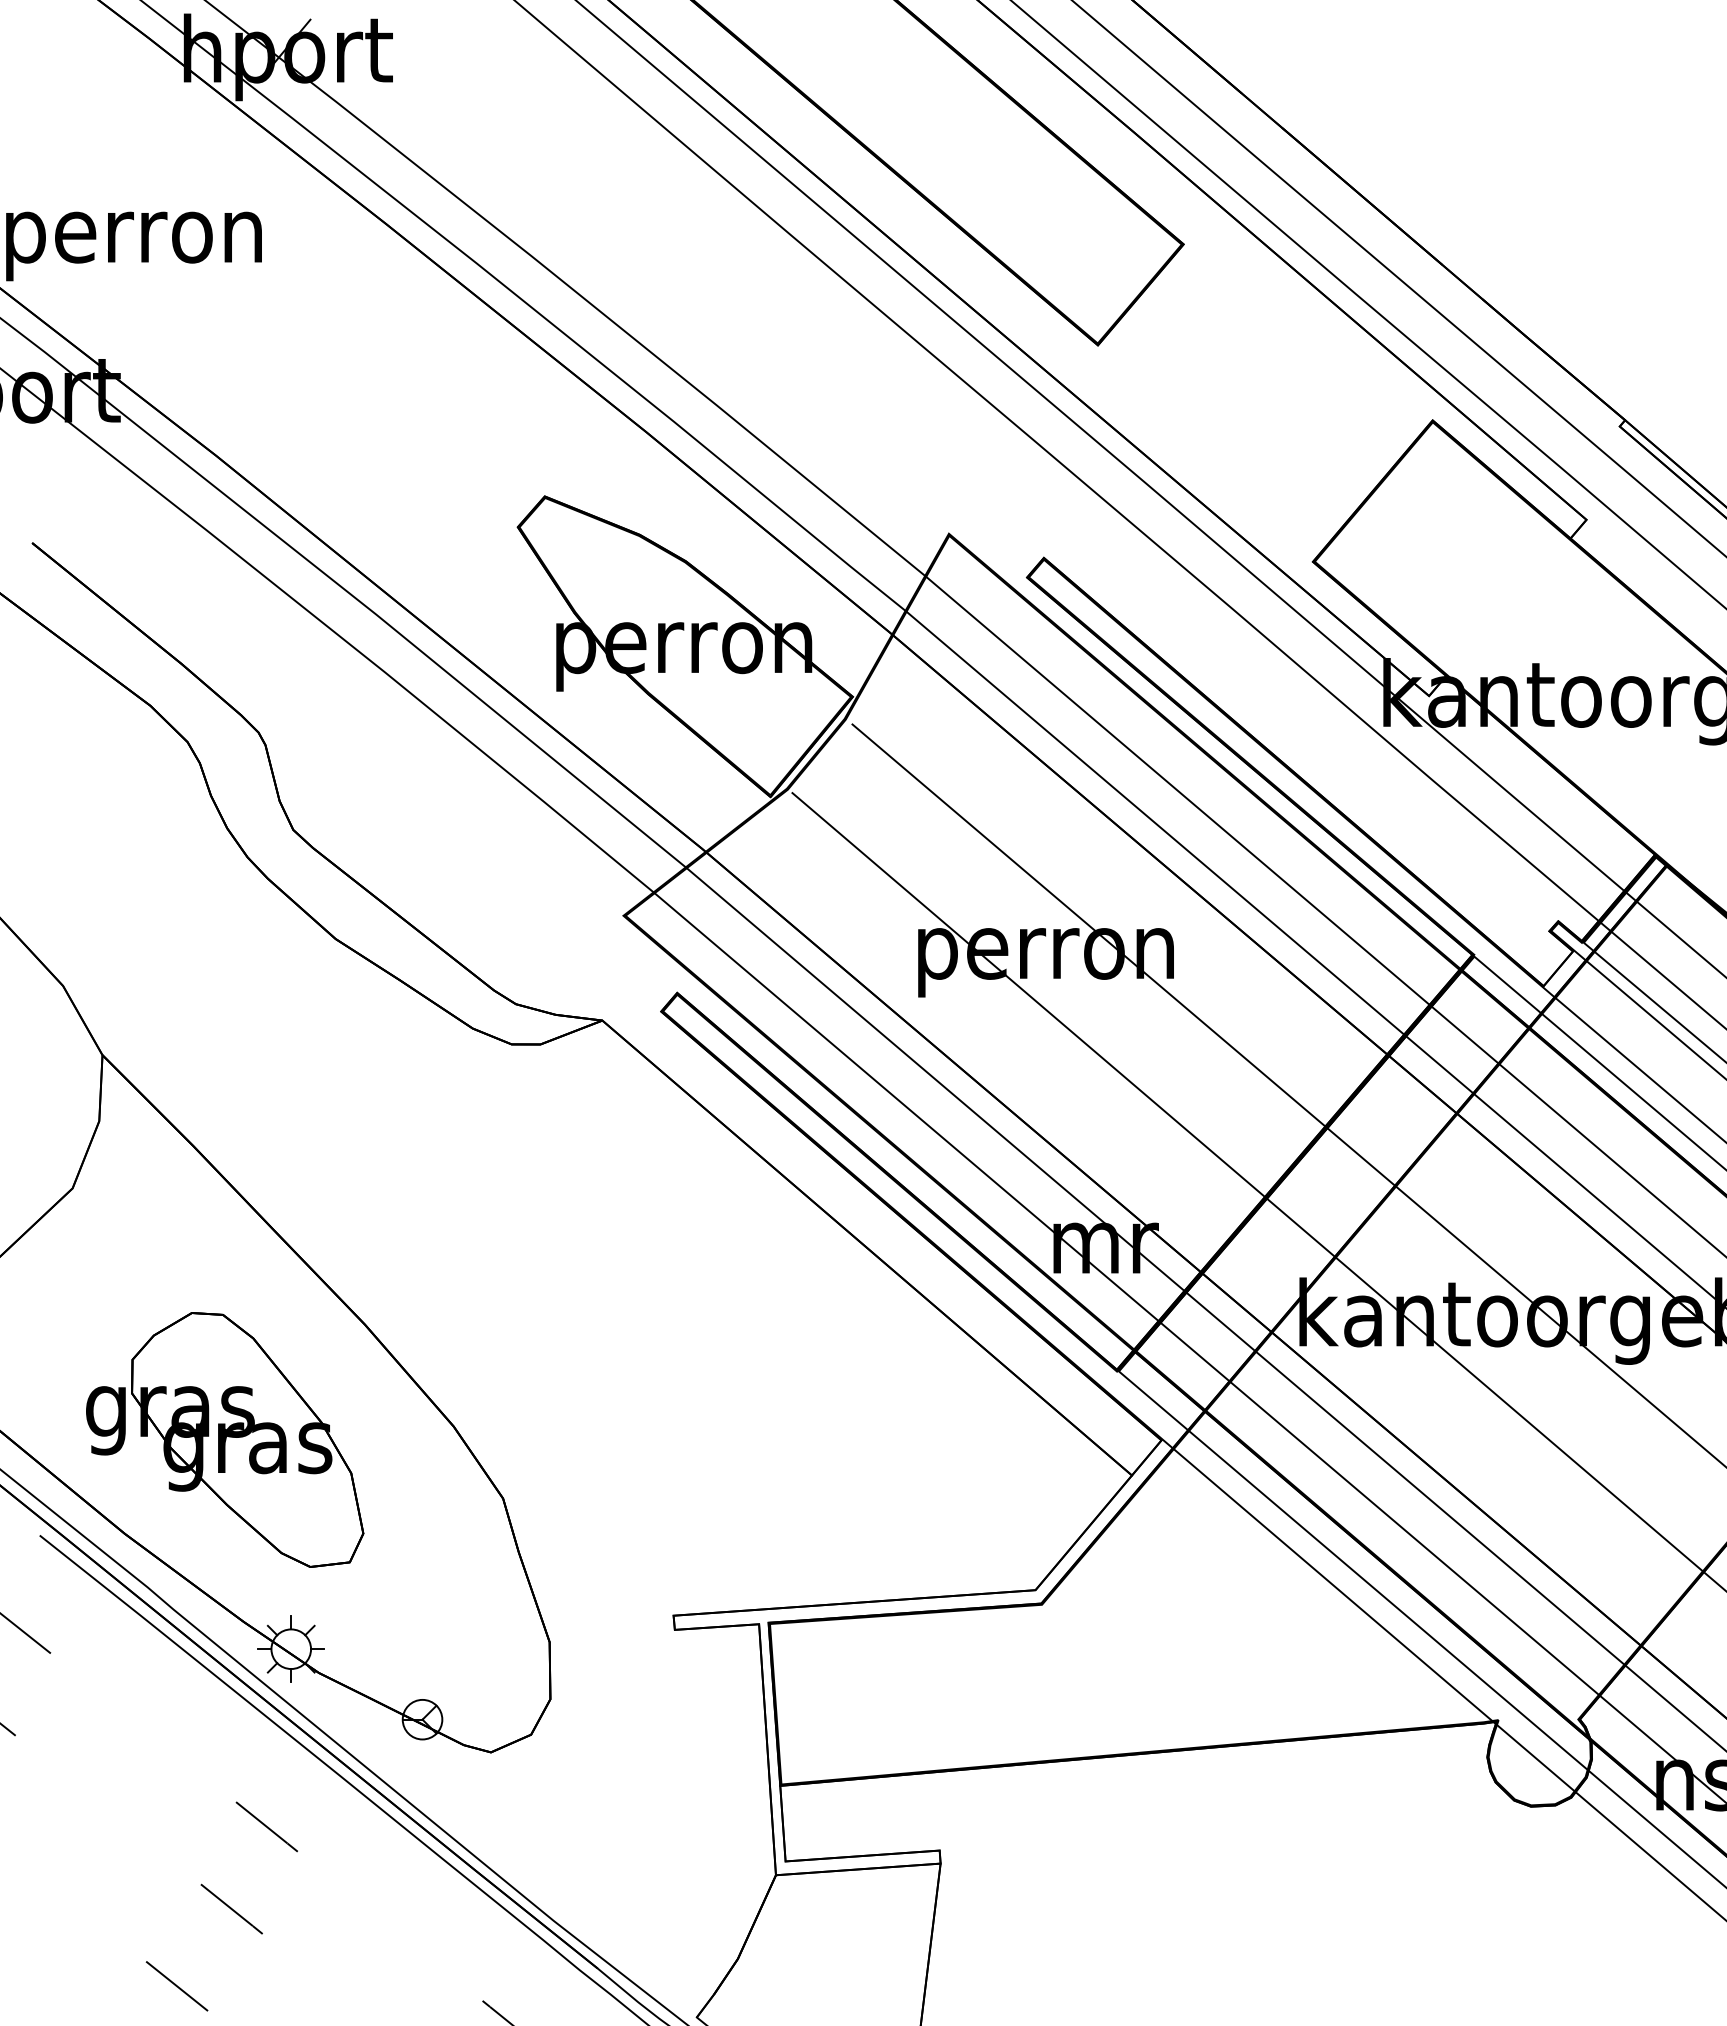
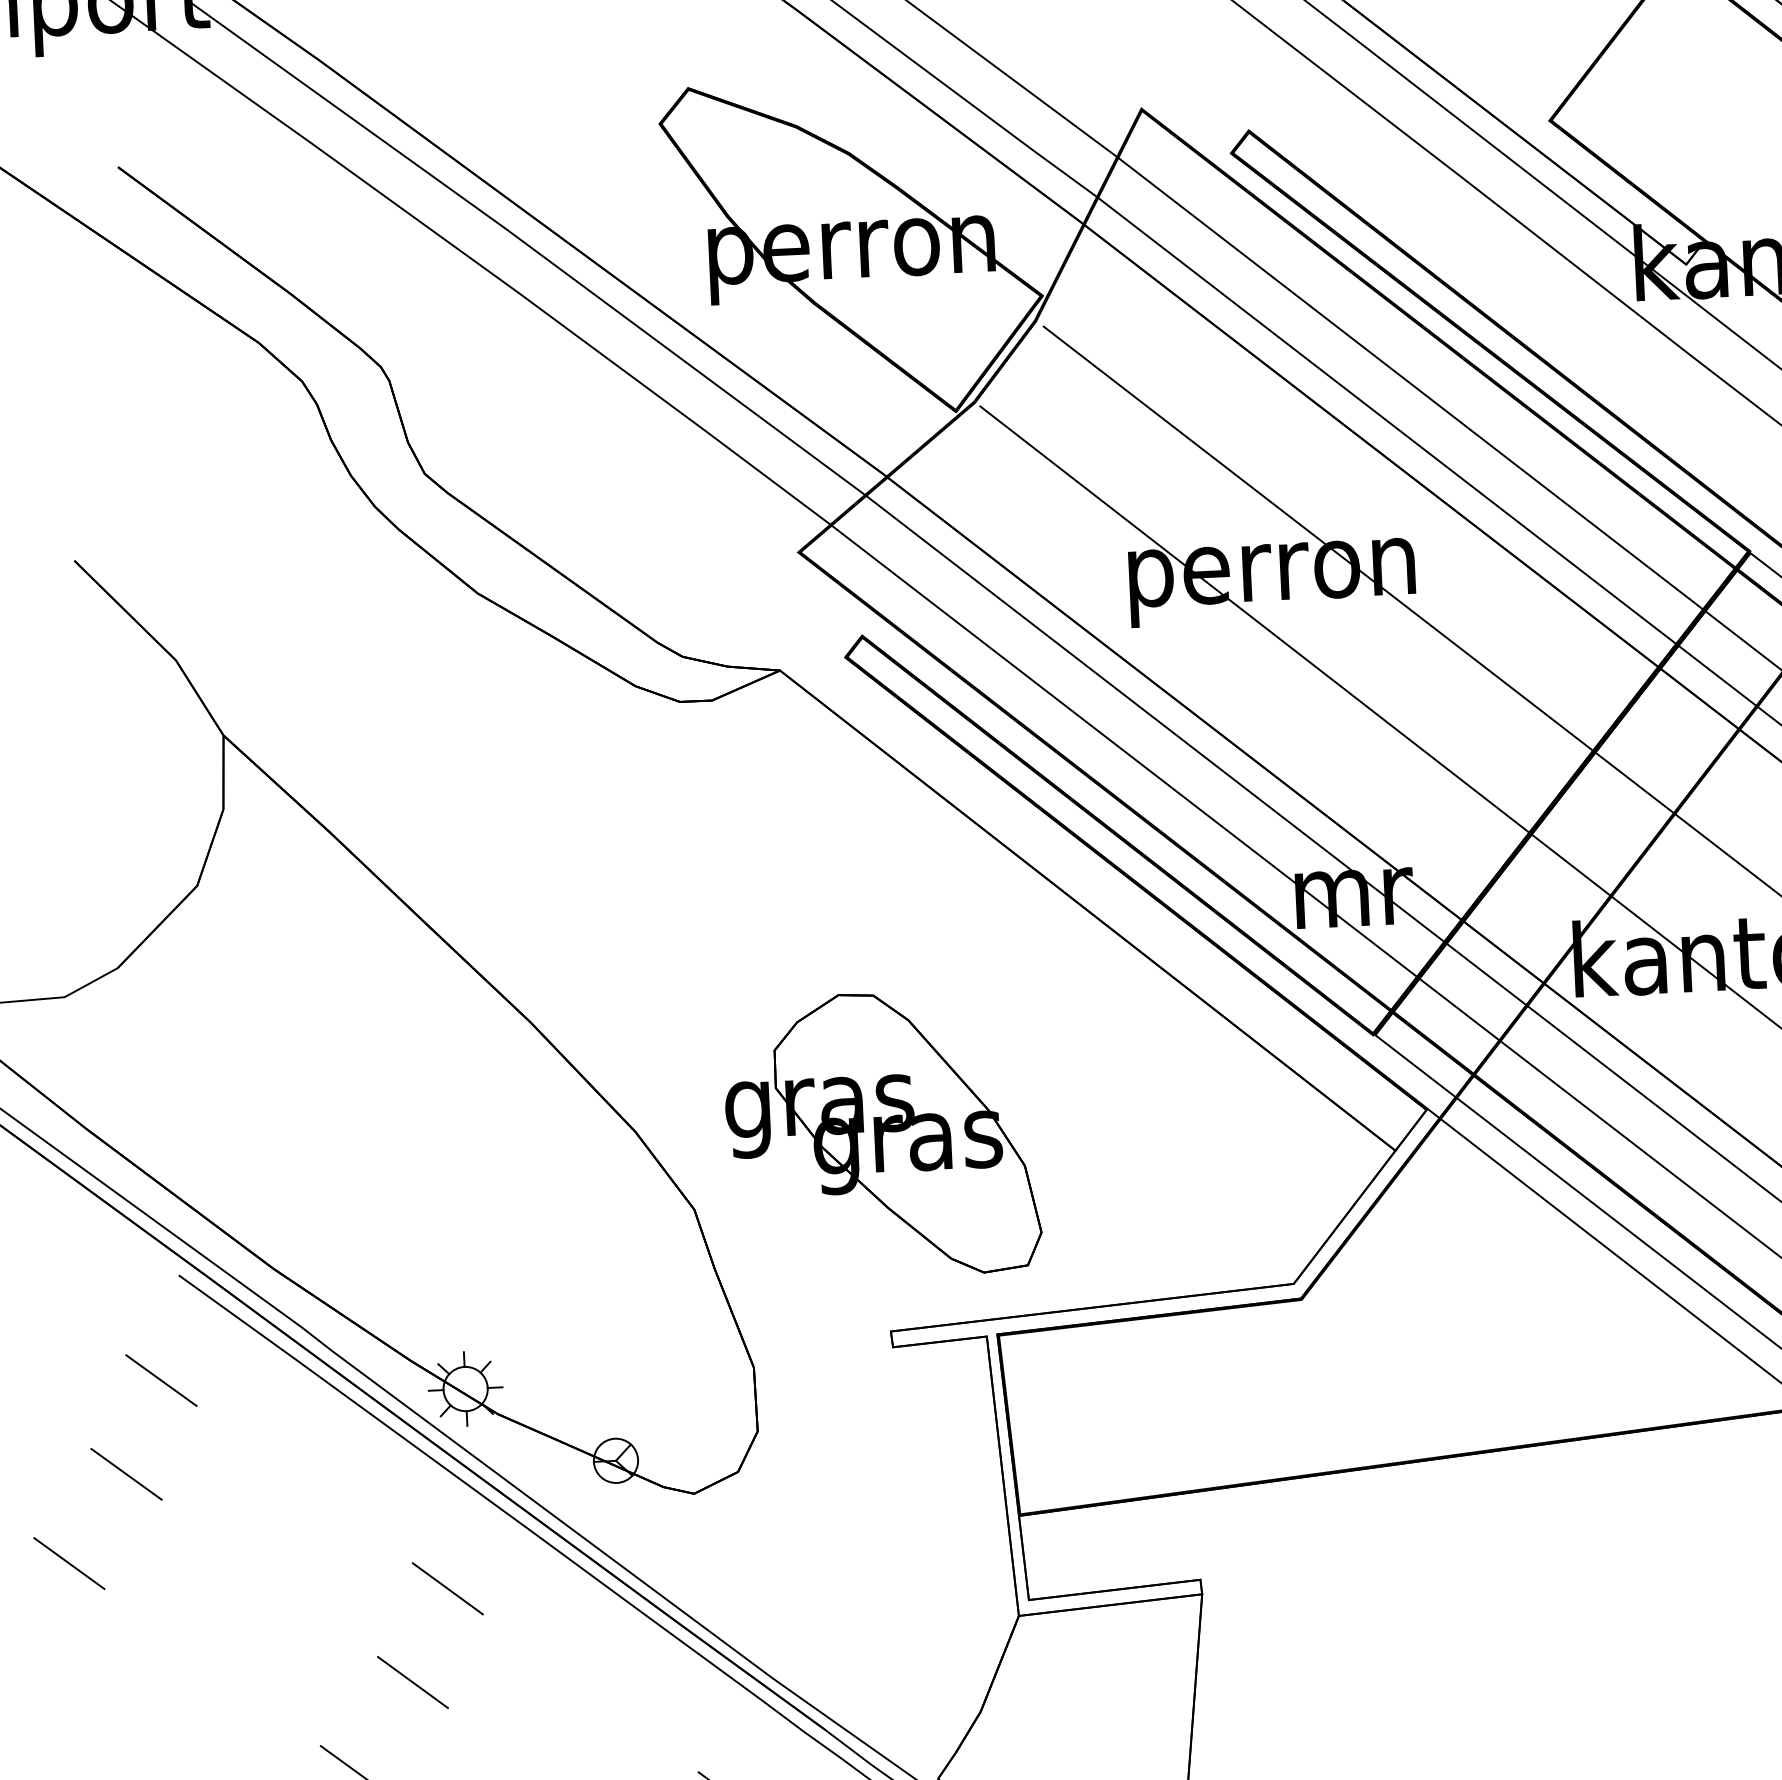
part: (225, 1439) -> (882, 1134), moved

